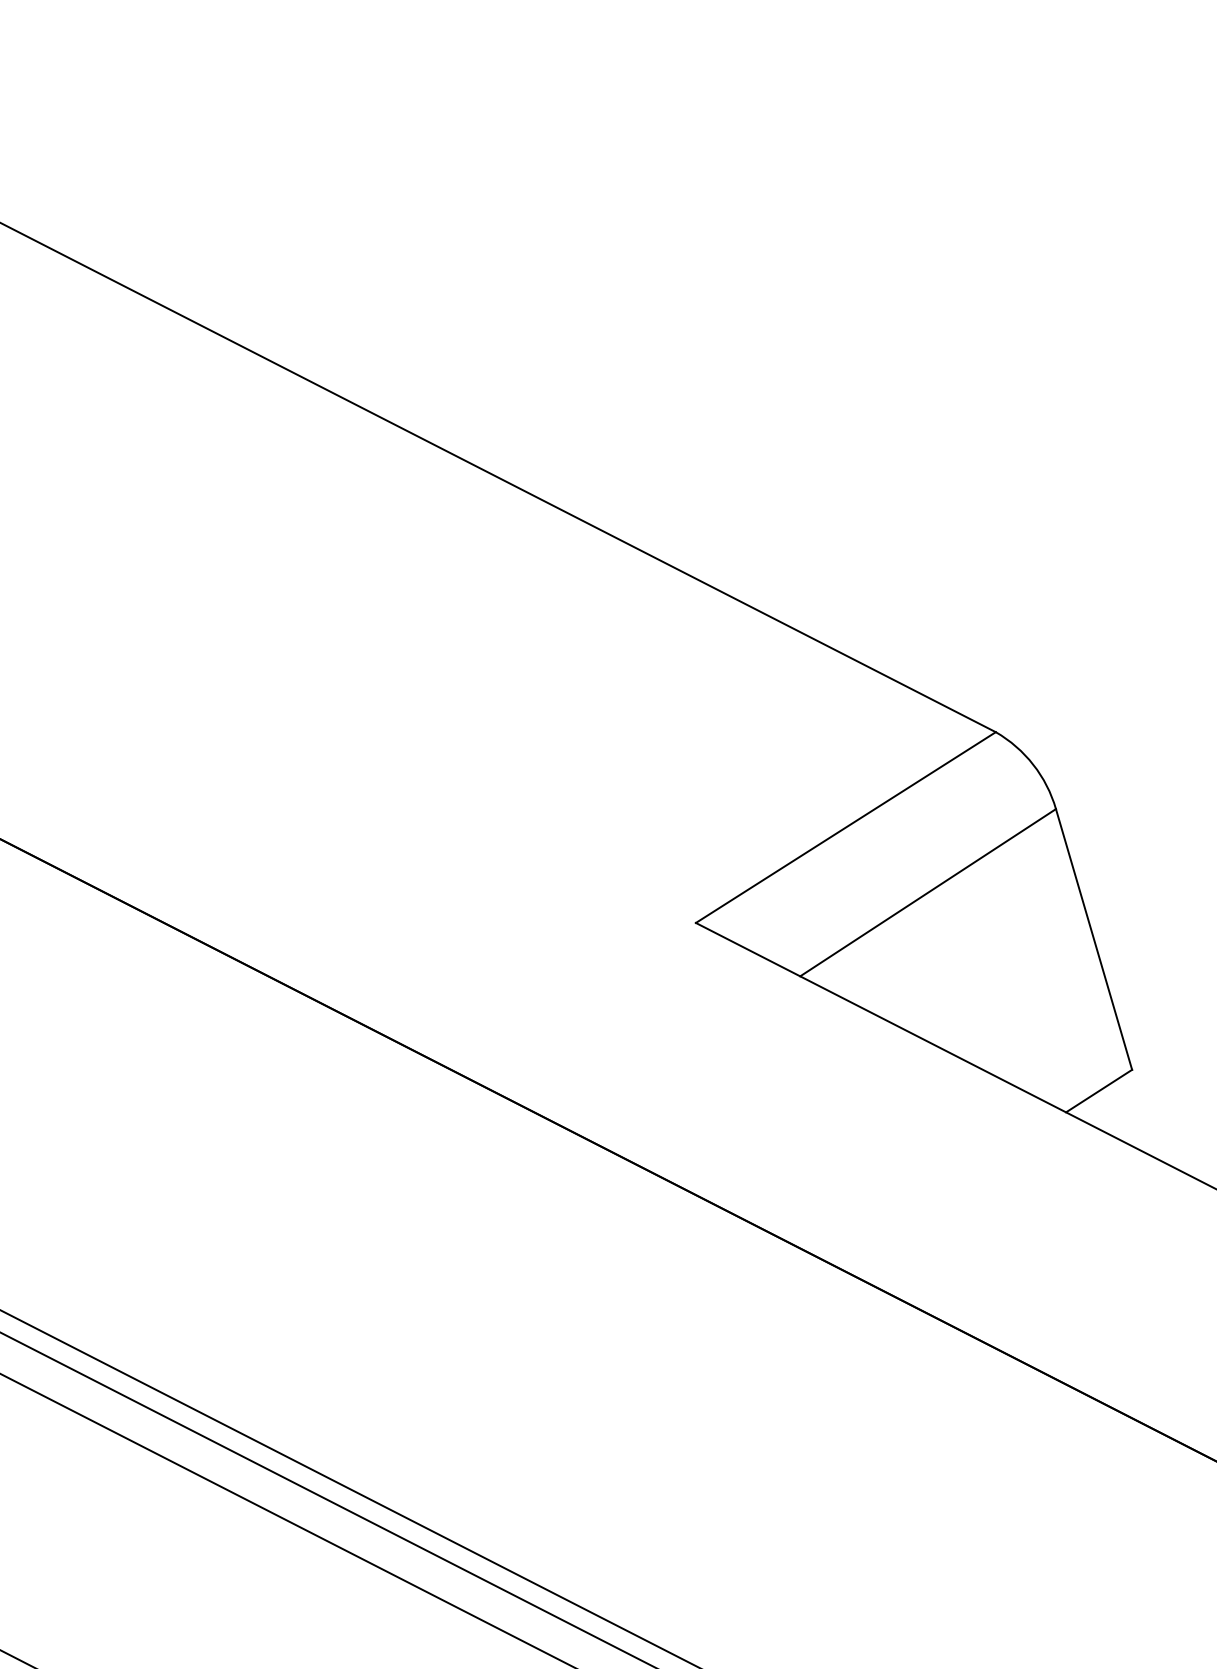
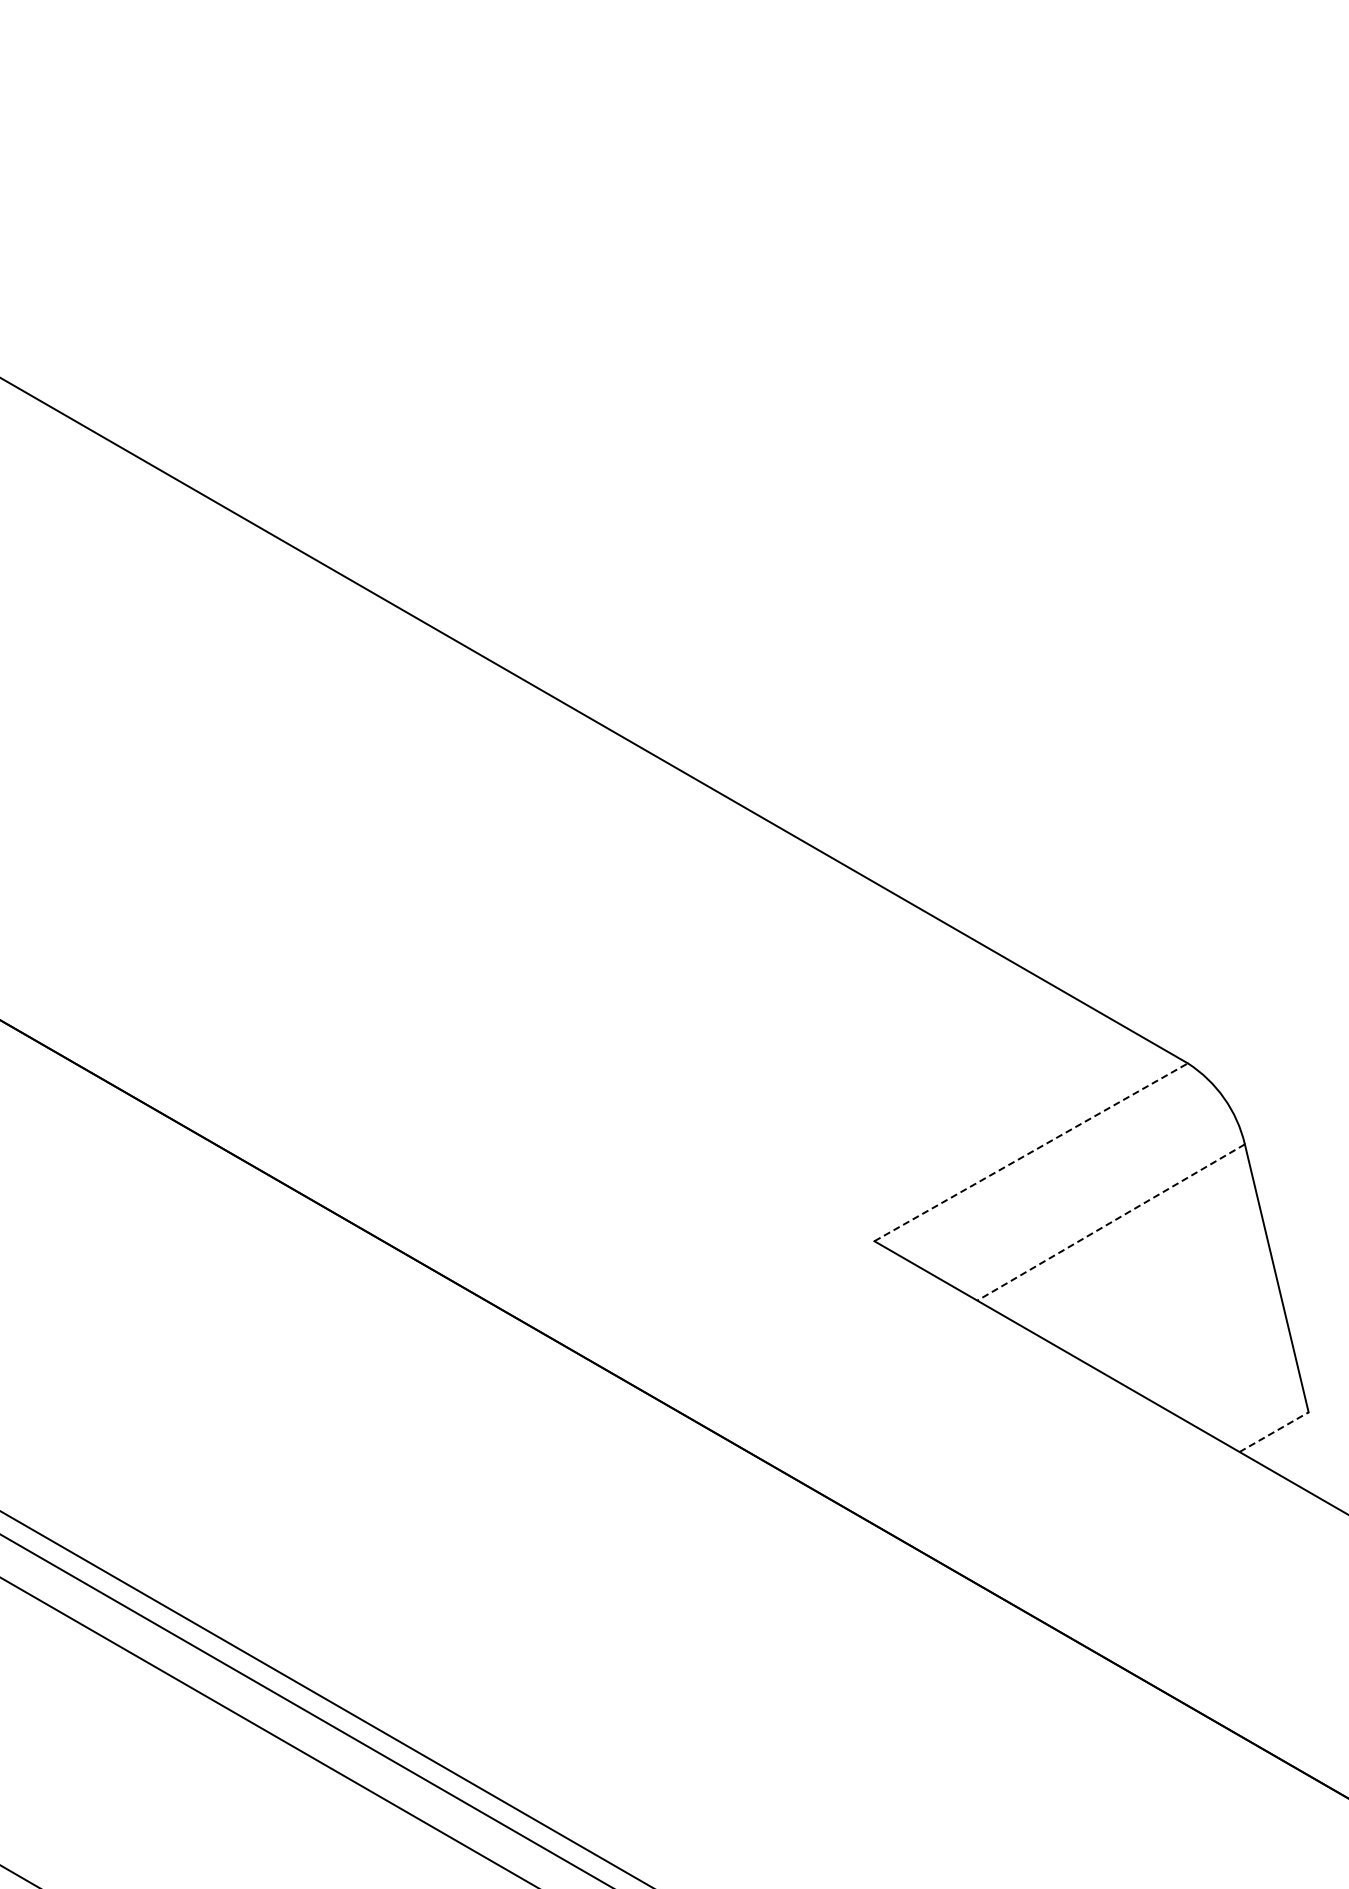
line: (846, 827) -> (1031, 1152), solid -> dashed
line: (928, 892) -> (1111, 1222), solid -> dashed
line: (1099, 1091) -> (1274, 1432), solid -> dashed

